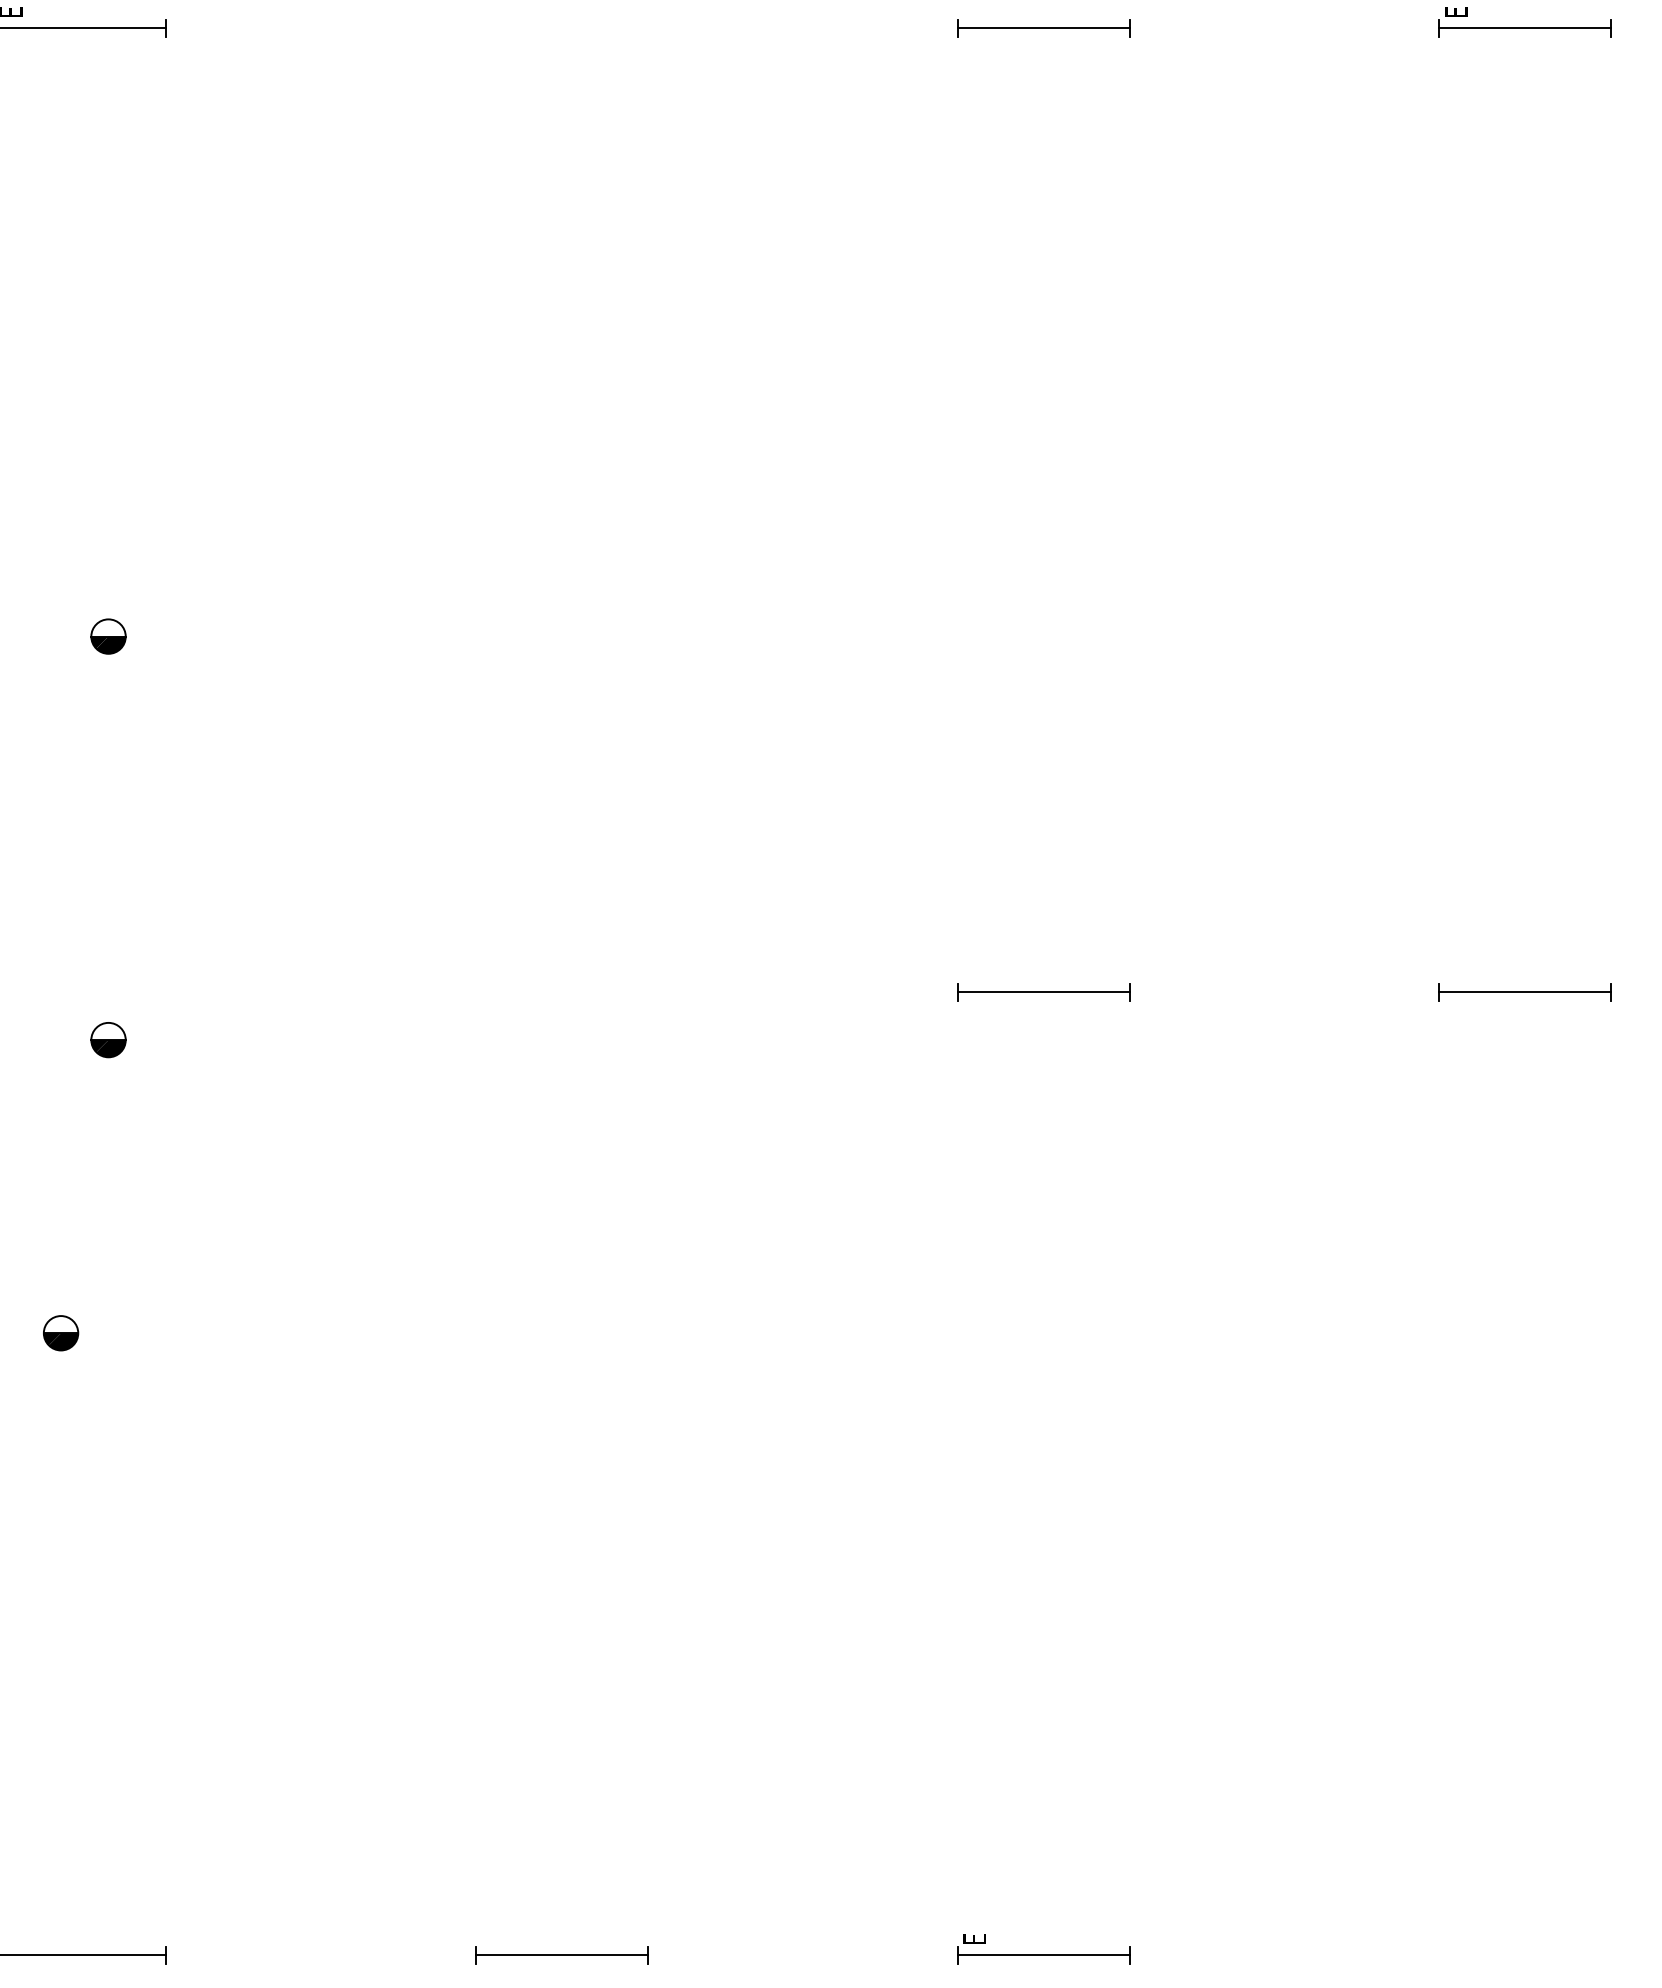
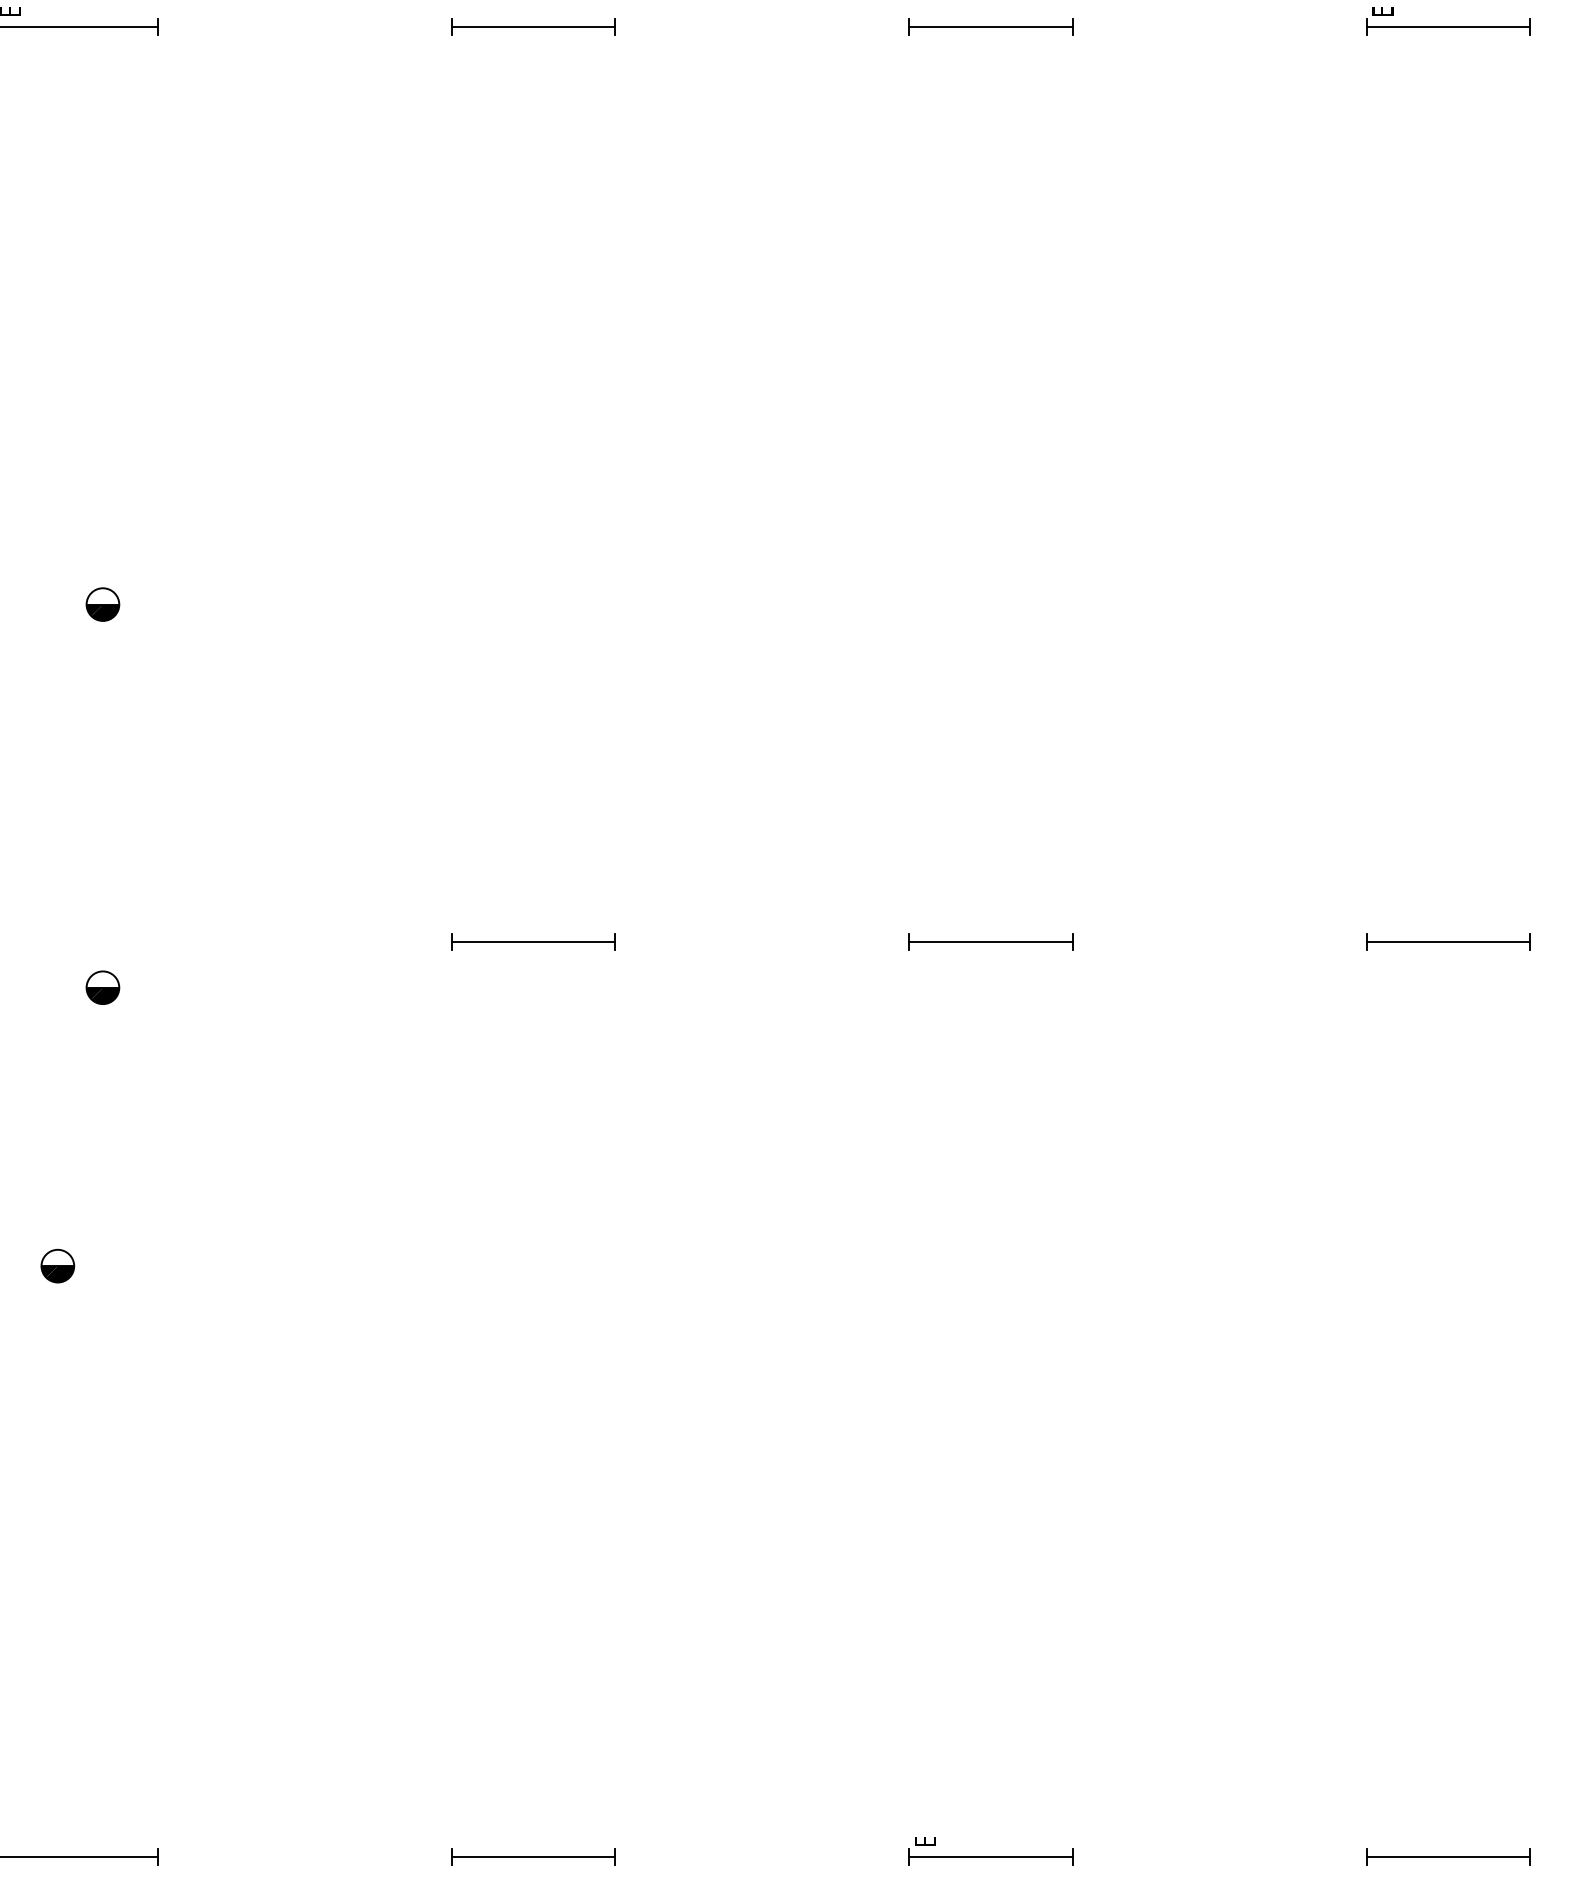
part: (561, 28) -> (533, 27), added
part: (561, 992) -> (533, 942), added
part: (1524, 1955) -> (1447, 1857), added

